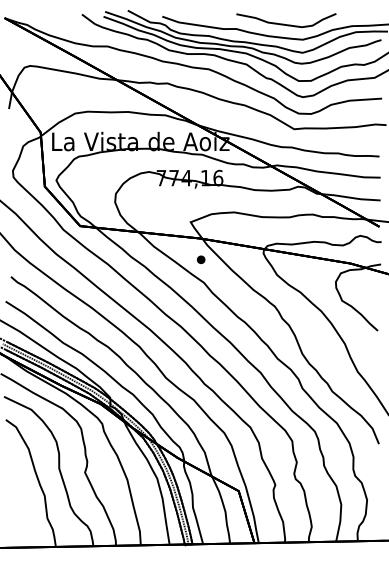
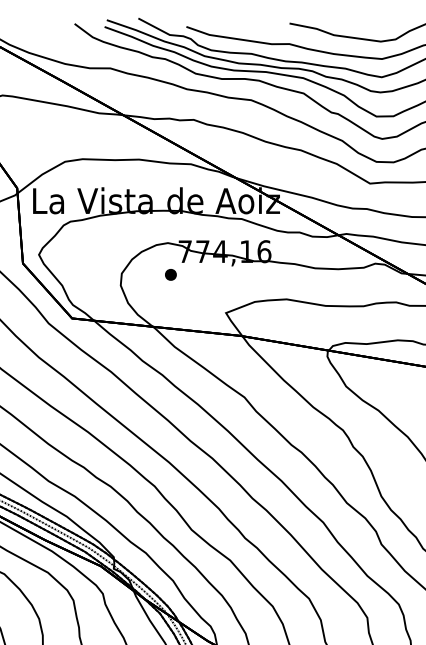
part: (201, 259) -> (171, 274), moved

